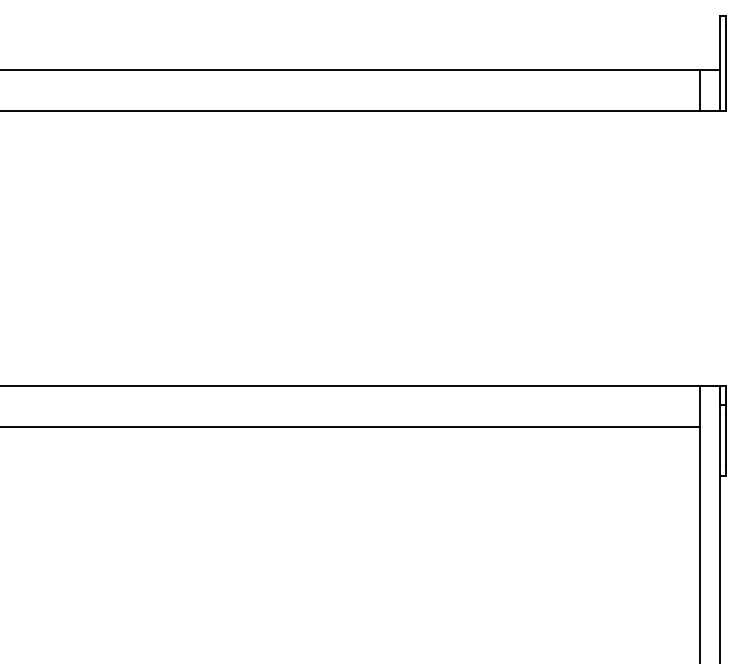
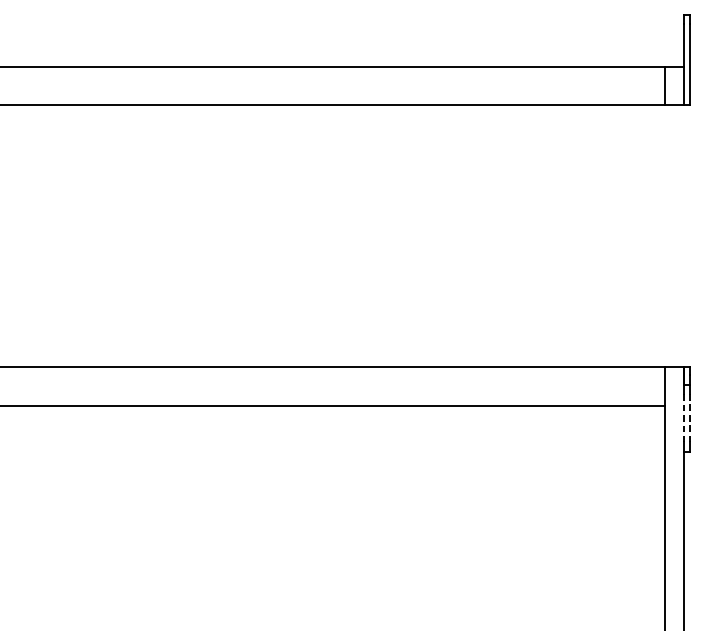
line: (726, 439) -> (690, 417), solid -> dashed
line: (720, 440) -> (684, 418), solid -> dashed

